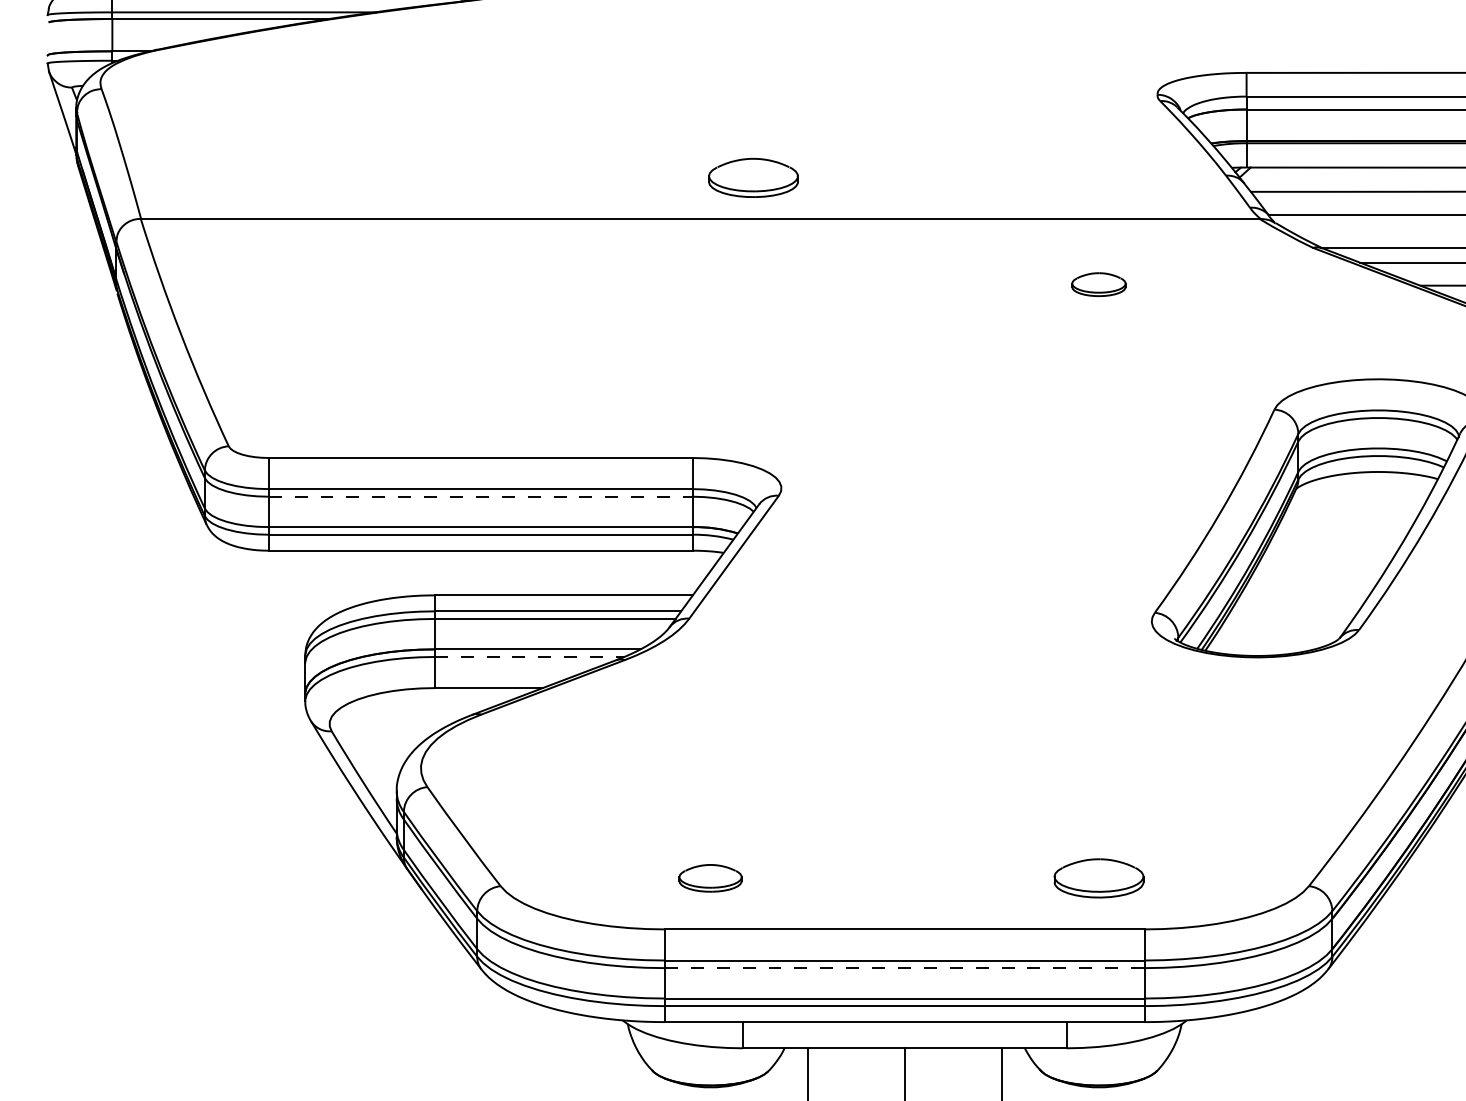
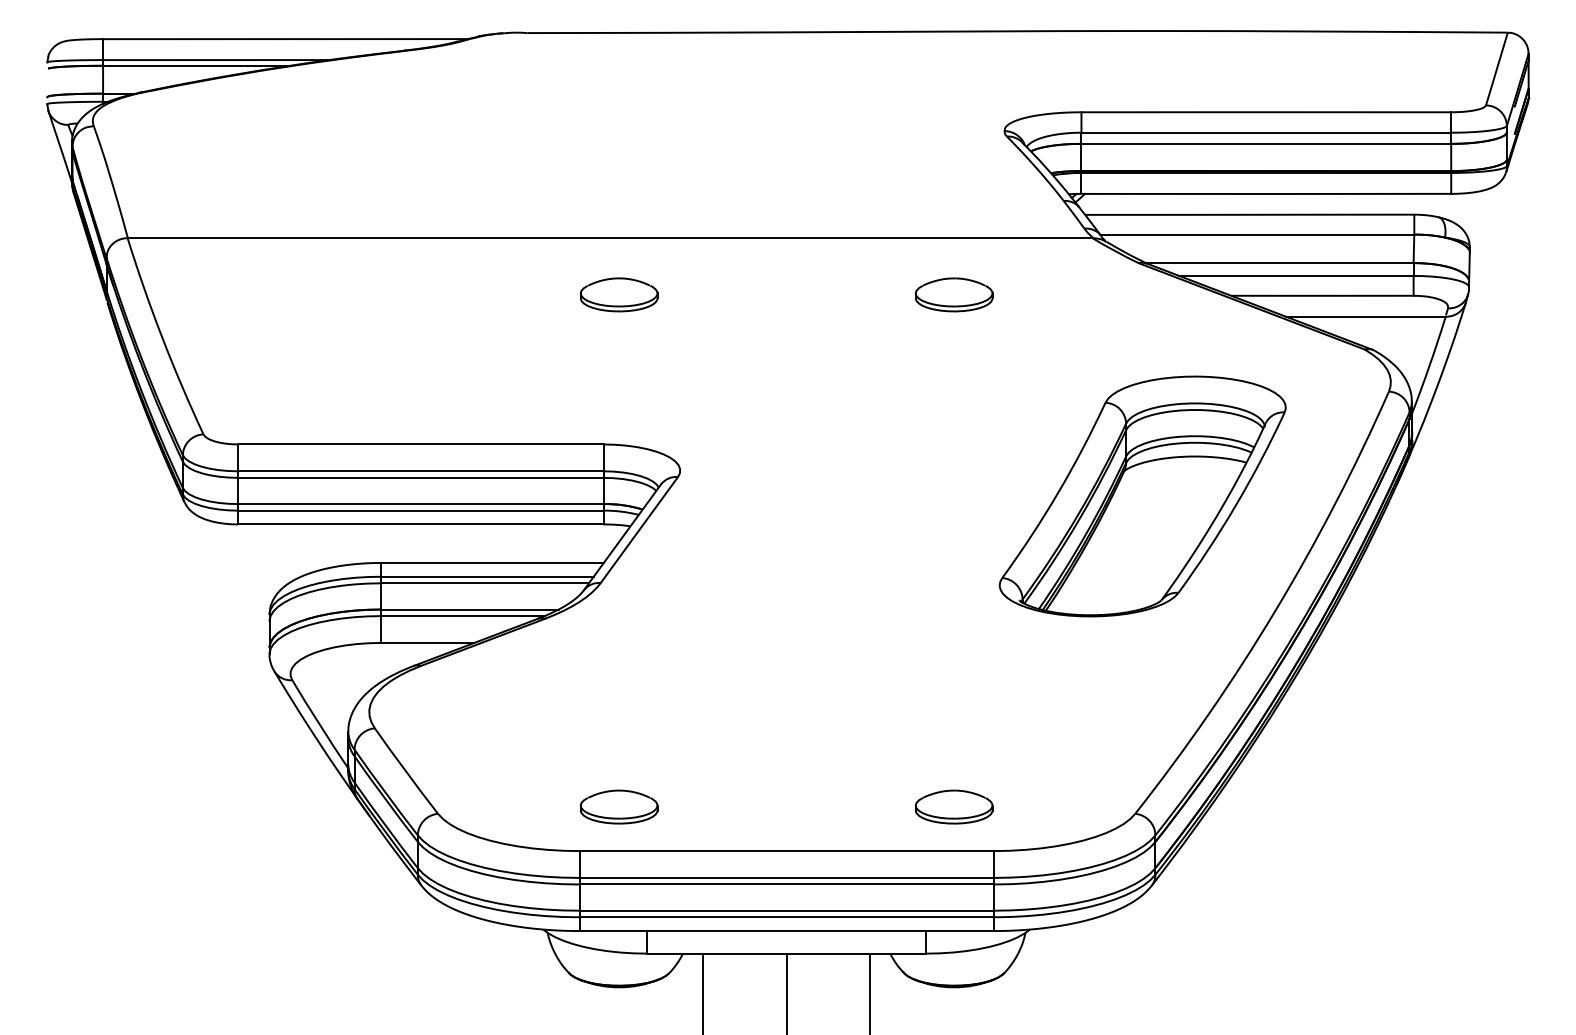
part: (752, 177) -> (618, 294), moved
part: (1098, 284) -> (953, 294), size x1.67
line: (480, 496) -> (420, 477), dashed -> solid
line: (529, 657) -> (462, 616), dashed -> solid
part: (709, 877) -> (618, 806), size x1.43
line: (904, 968) -> (786, 884), dashed -> solid

